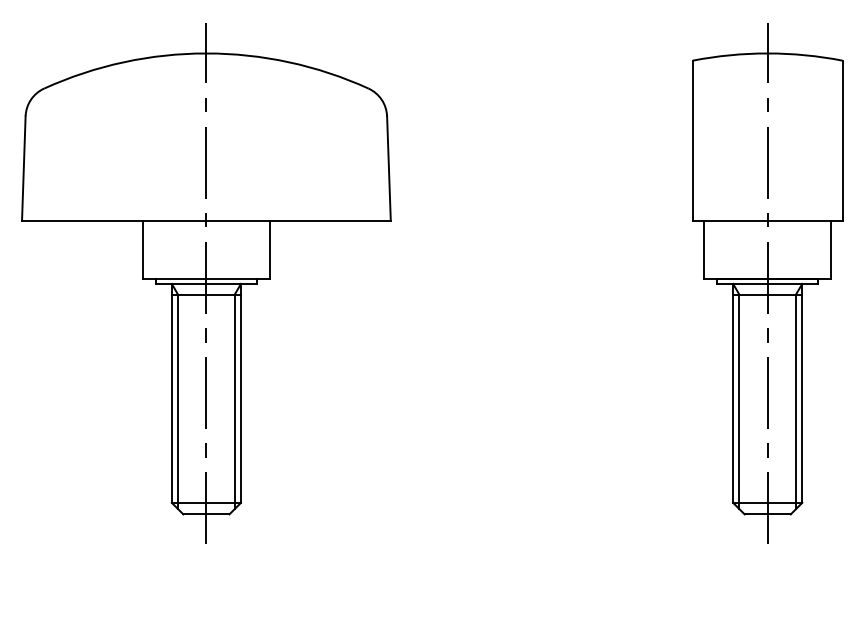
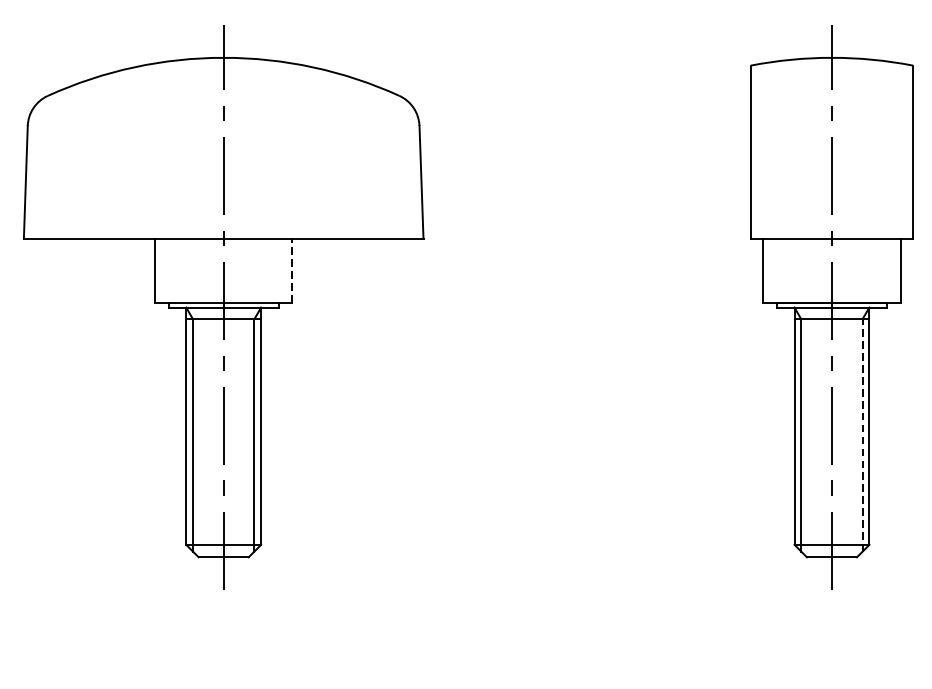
line: (269, 249) -> (292, 270), solid -> dashed
line: (795, 401) -> (862, 434), solid -> dashed

